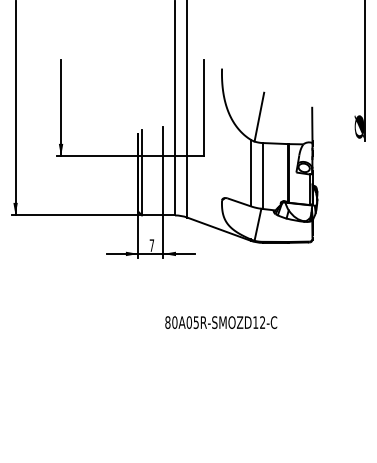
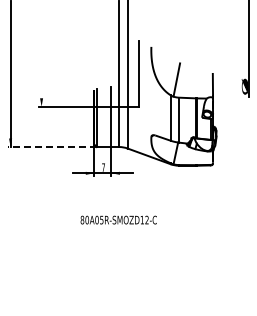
line: (60, 107) -> (41, 73), removed
line: (75, 216) -> (51, 147), solid -> dashed
text: (220, 321) -> (118, 219), moved

